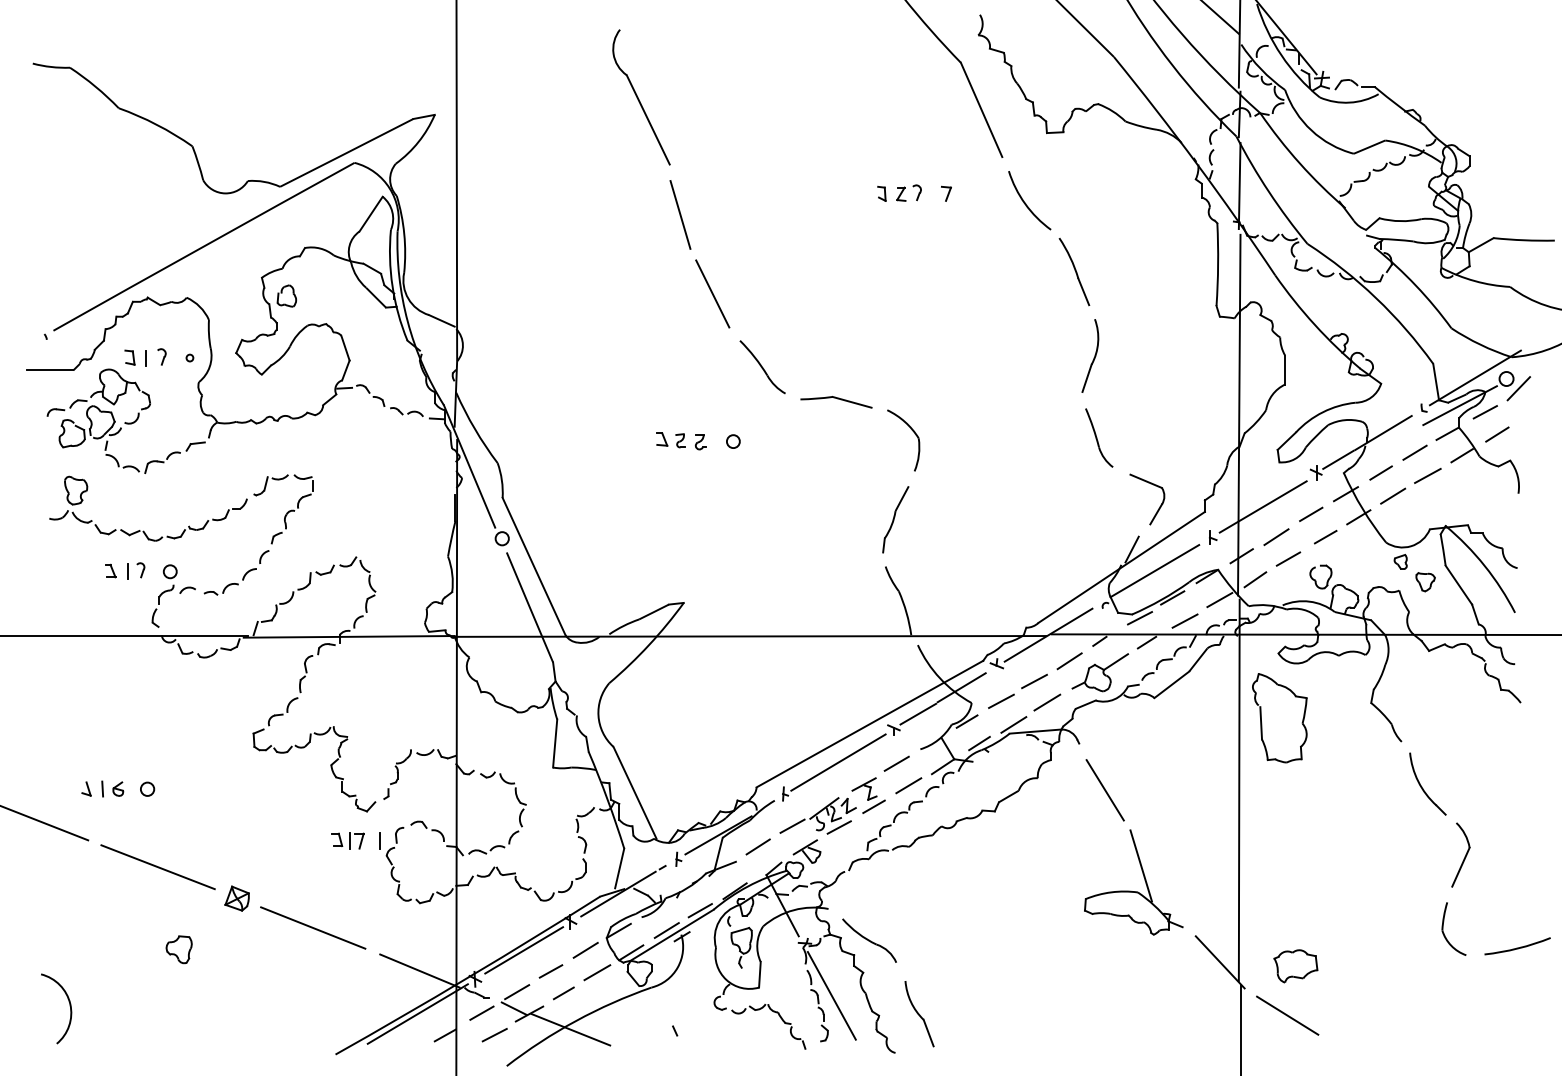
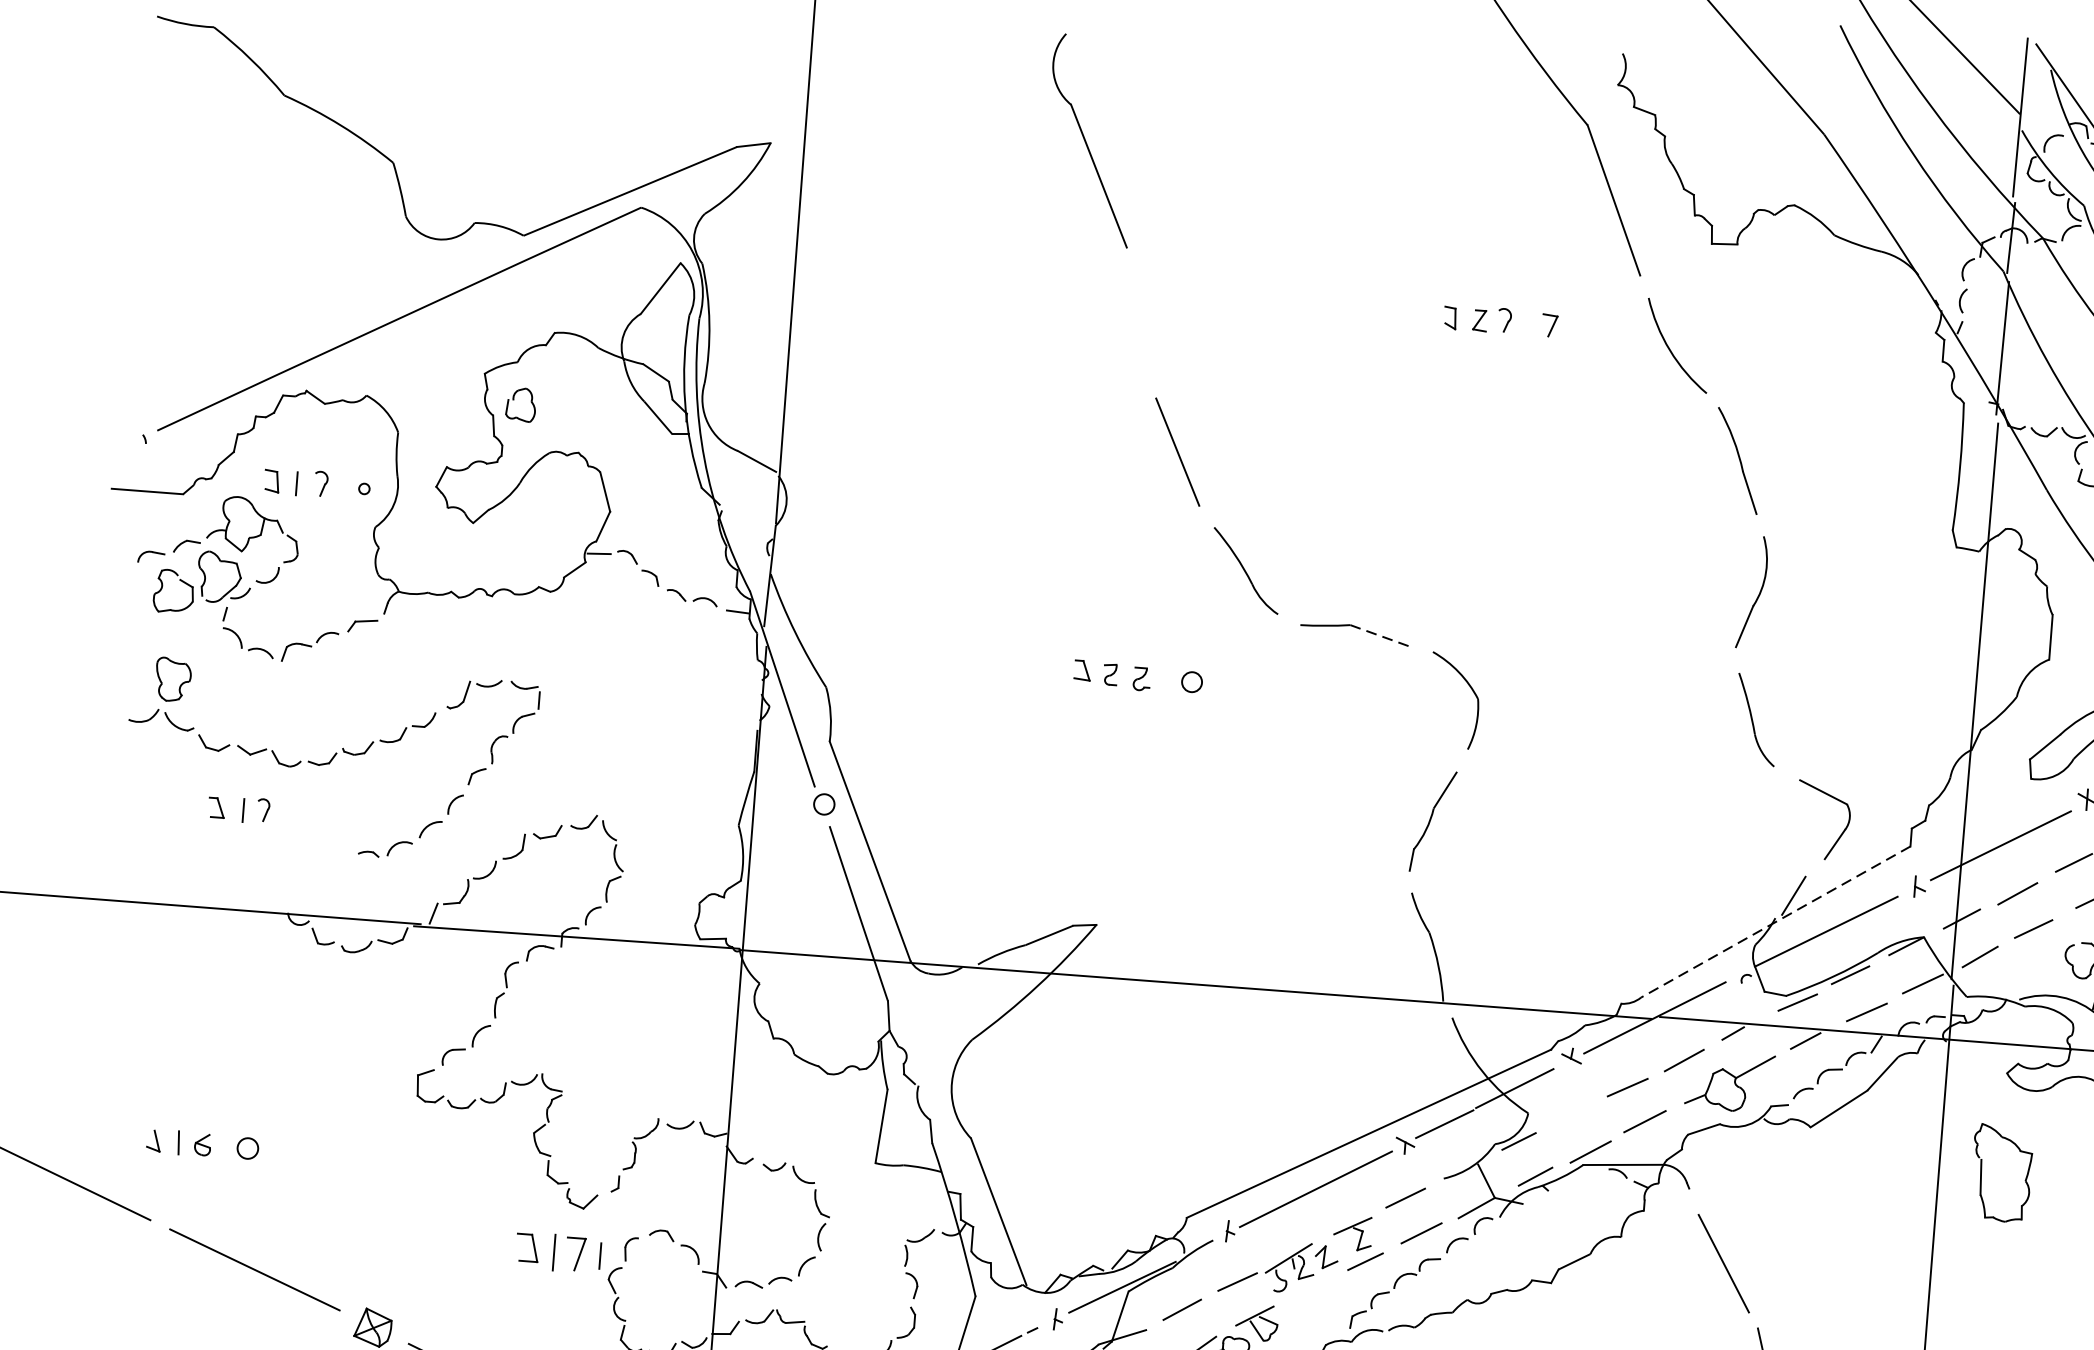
line: (680, 214) -> (1137, 325), removed
line: (852, 402) -> (1380, 636), solid -> dashed
line: (1121, 567) -> (1775, 922), solid -> dashed
part: (173, 595) -> (310, 852), removed
line: (1001, 700) -> (1574, 1112), removed
part: (1279, 718) -> (2000, 1173), size x0.7
line: (838, 827) -> (1308, 1289), removed
part: (347, 840) -> (549, 1251), size x1.4

